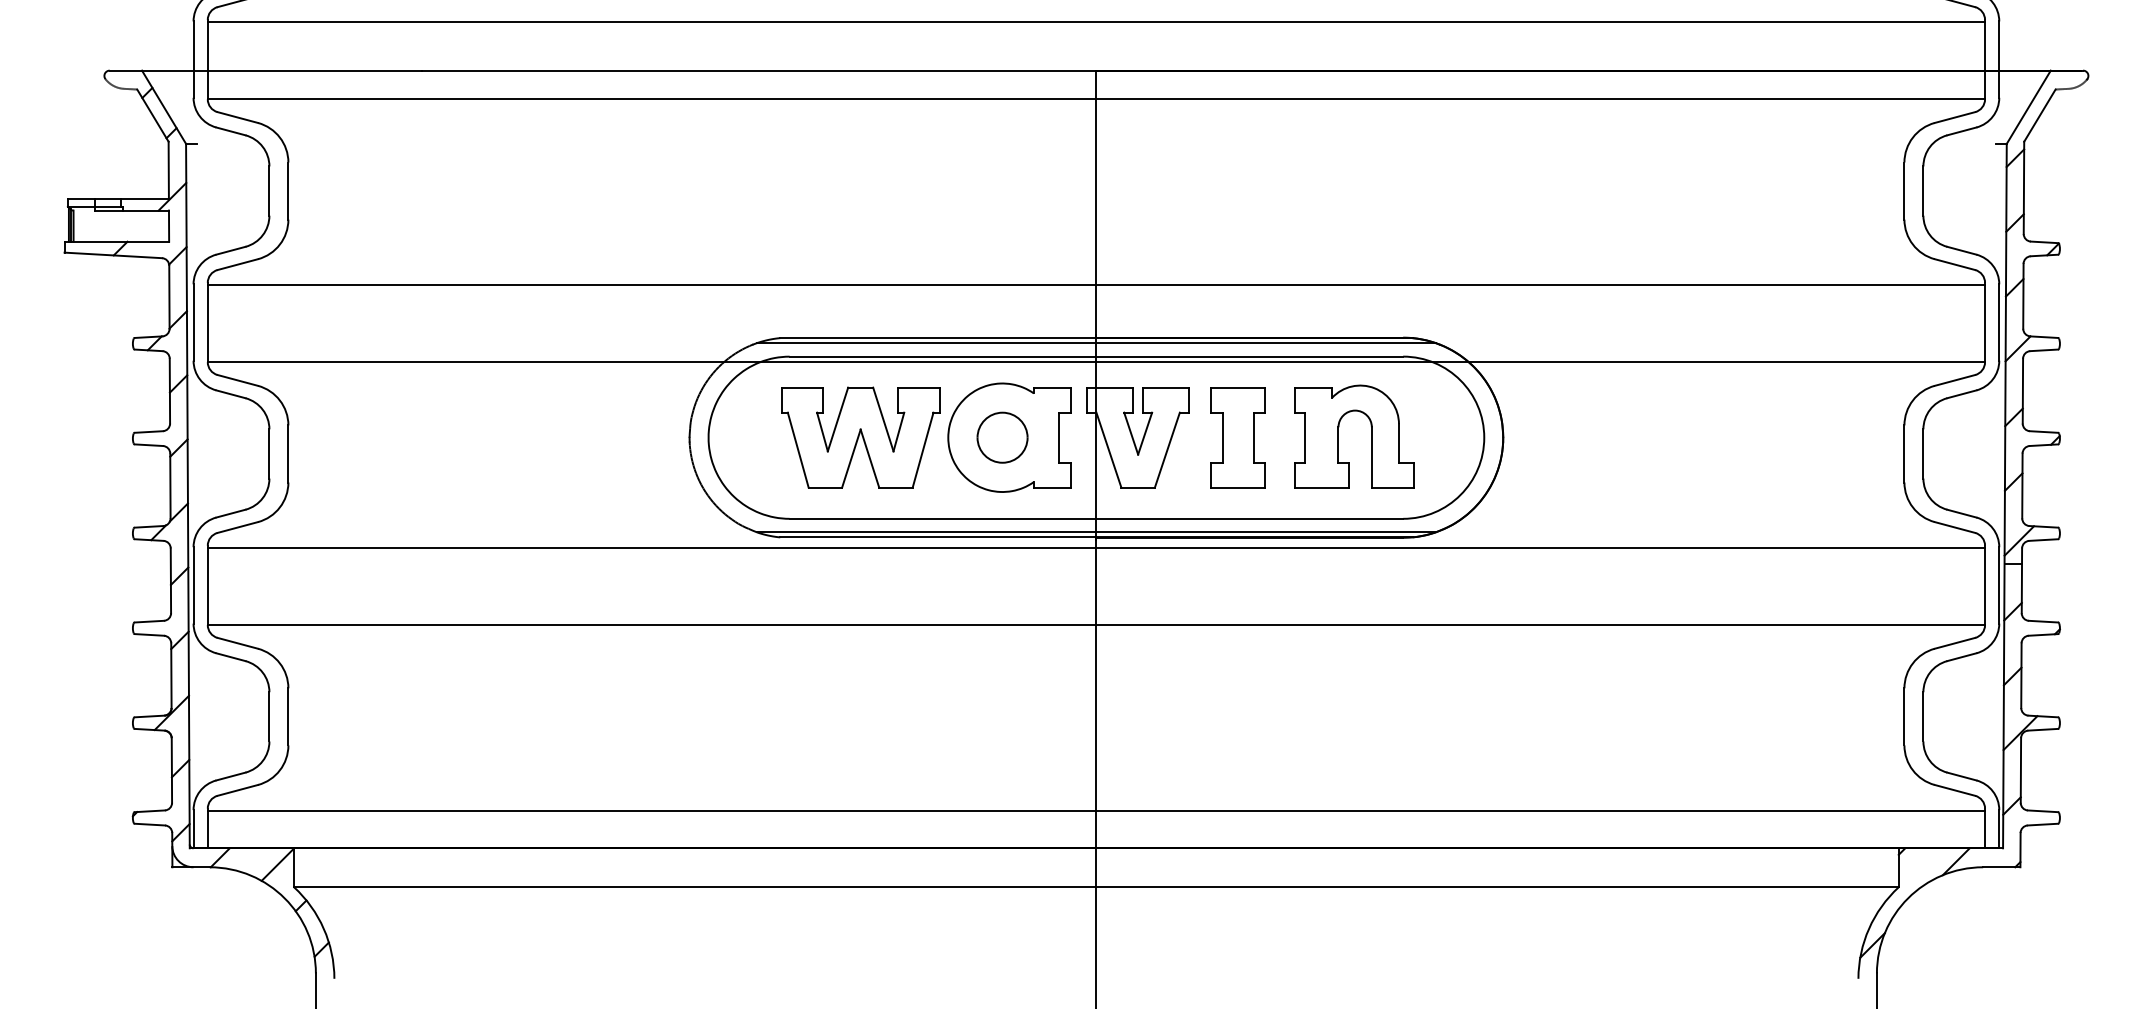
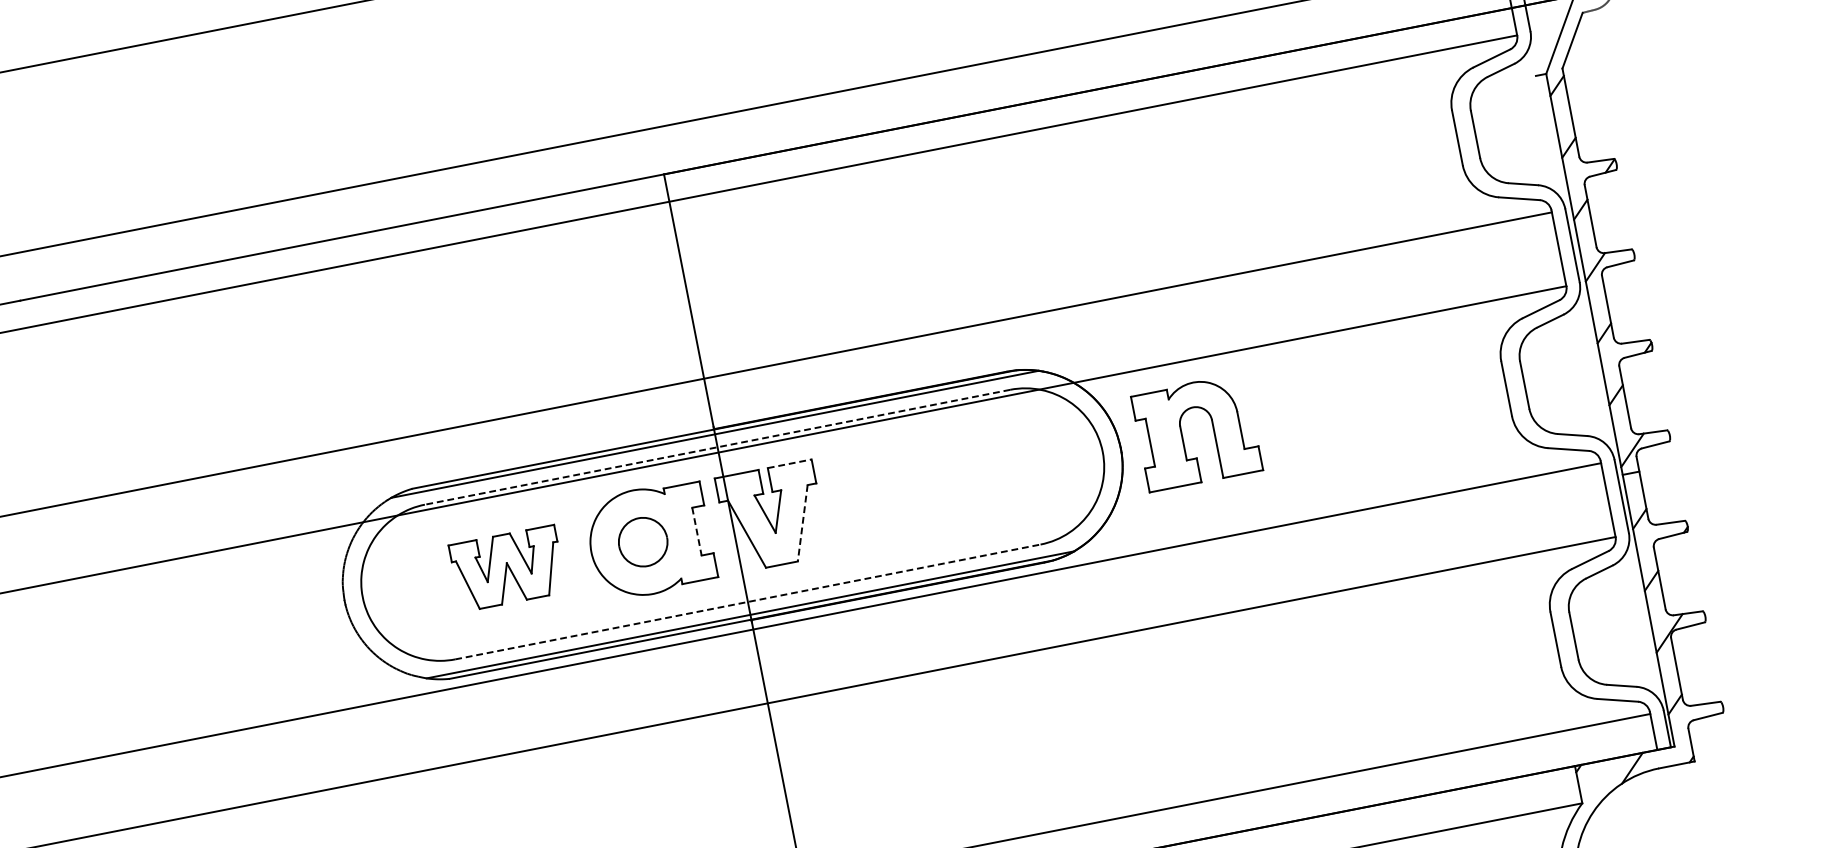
line: (1096, 356) -> (717, 447), solid -> dashed
line: (1165, 387) -> (789, 463), solid -> dashed
part: (1338, 436) -> (1181, 435), moved
part: (860, 437) -> (507, 568), size x0.7
part: (1237, 437) -> (867, 497), removed
line: (1058, 438) -> (696, 532), solid -> dashed
line: (1167, 450) -> (802, 523), solid -> dashed
line: (1096, 518) -> (747, 601), solid -> dashed

